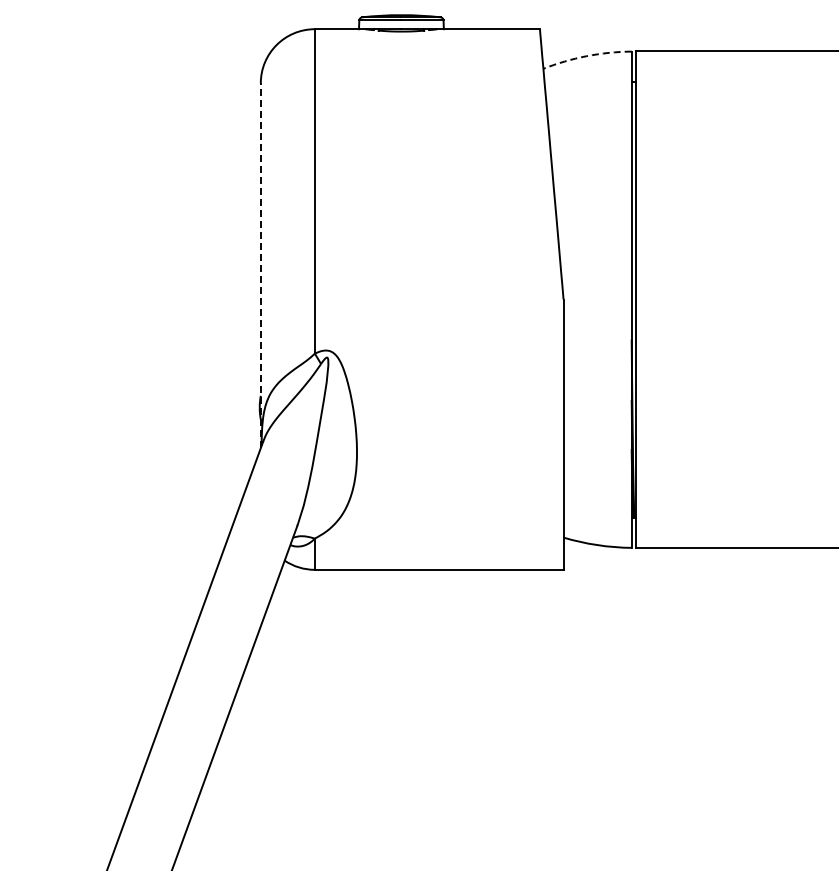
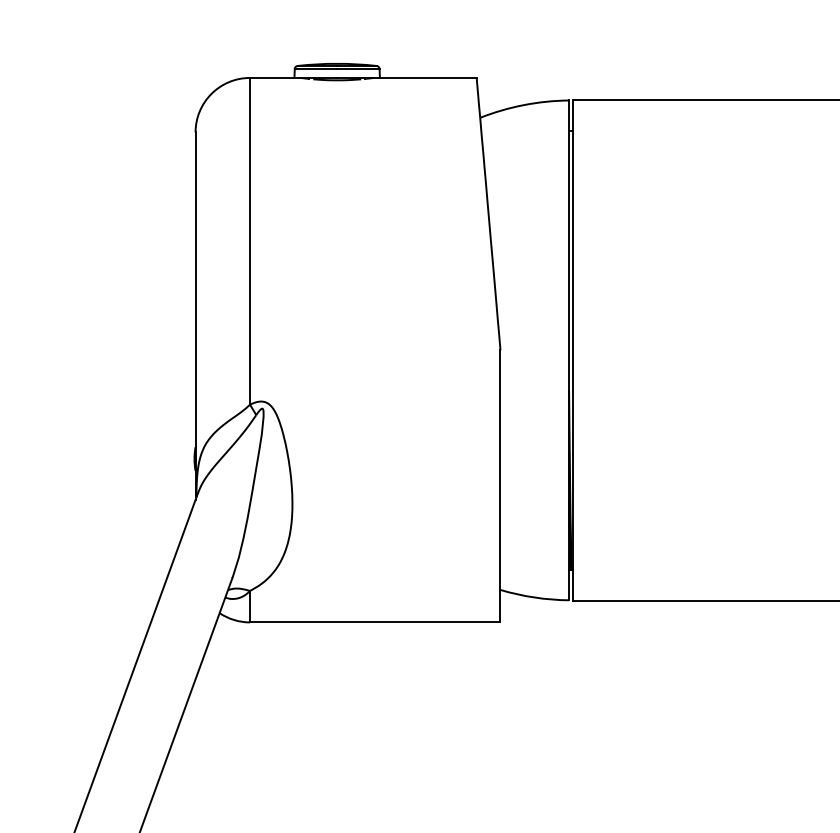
arc: (586, 56) -> (523, 105), dashed -> solid
line: (260, 265) -> (195, 315), dashed -> solid

